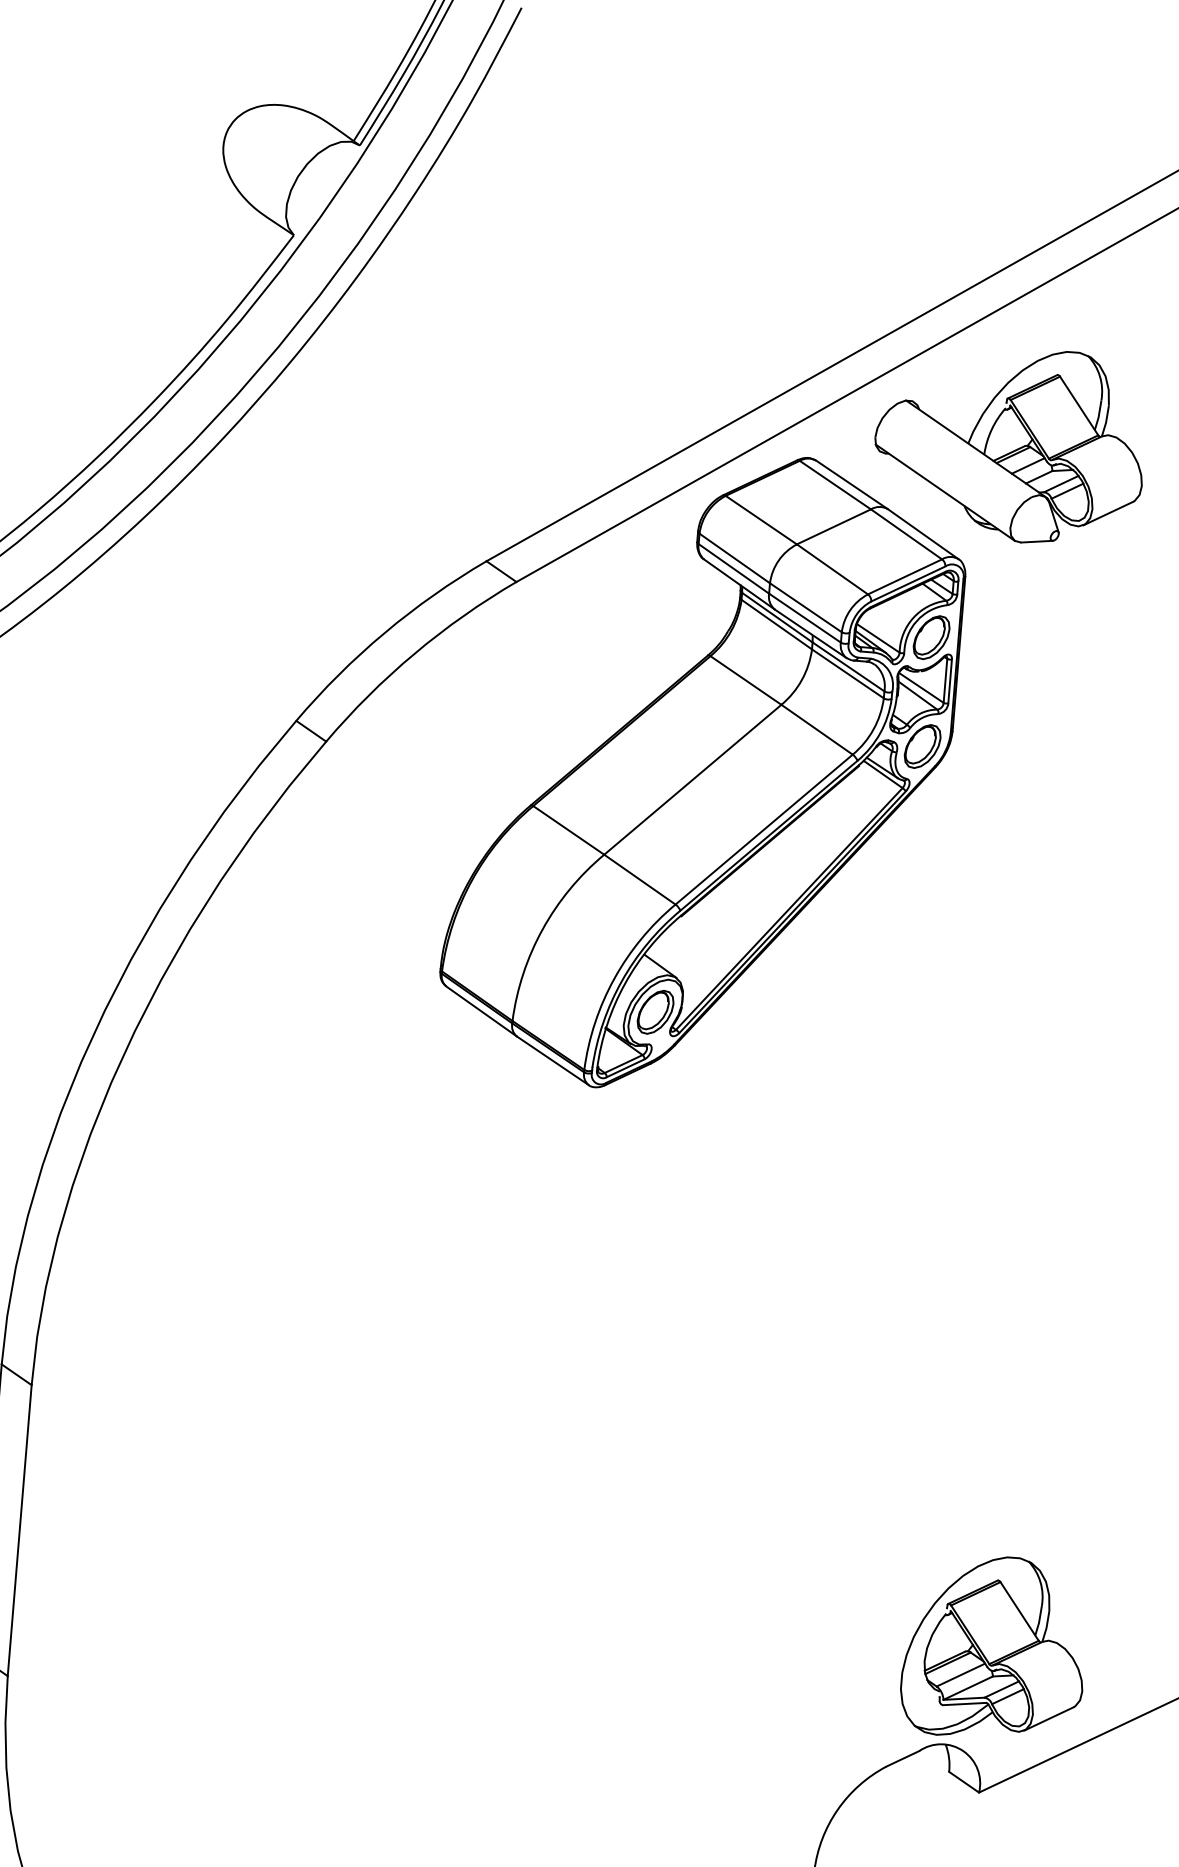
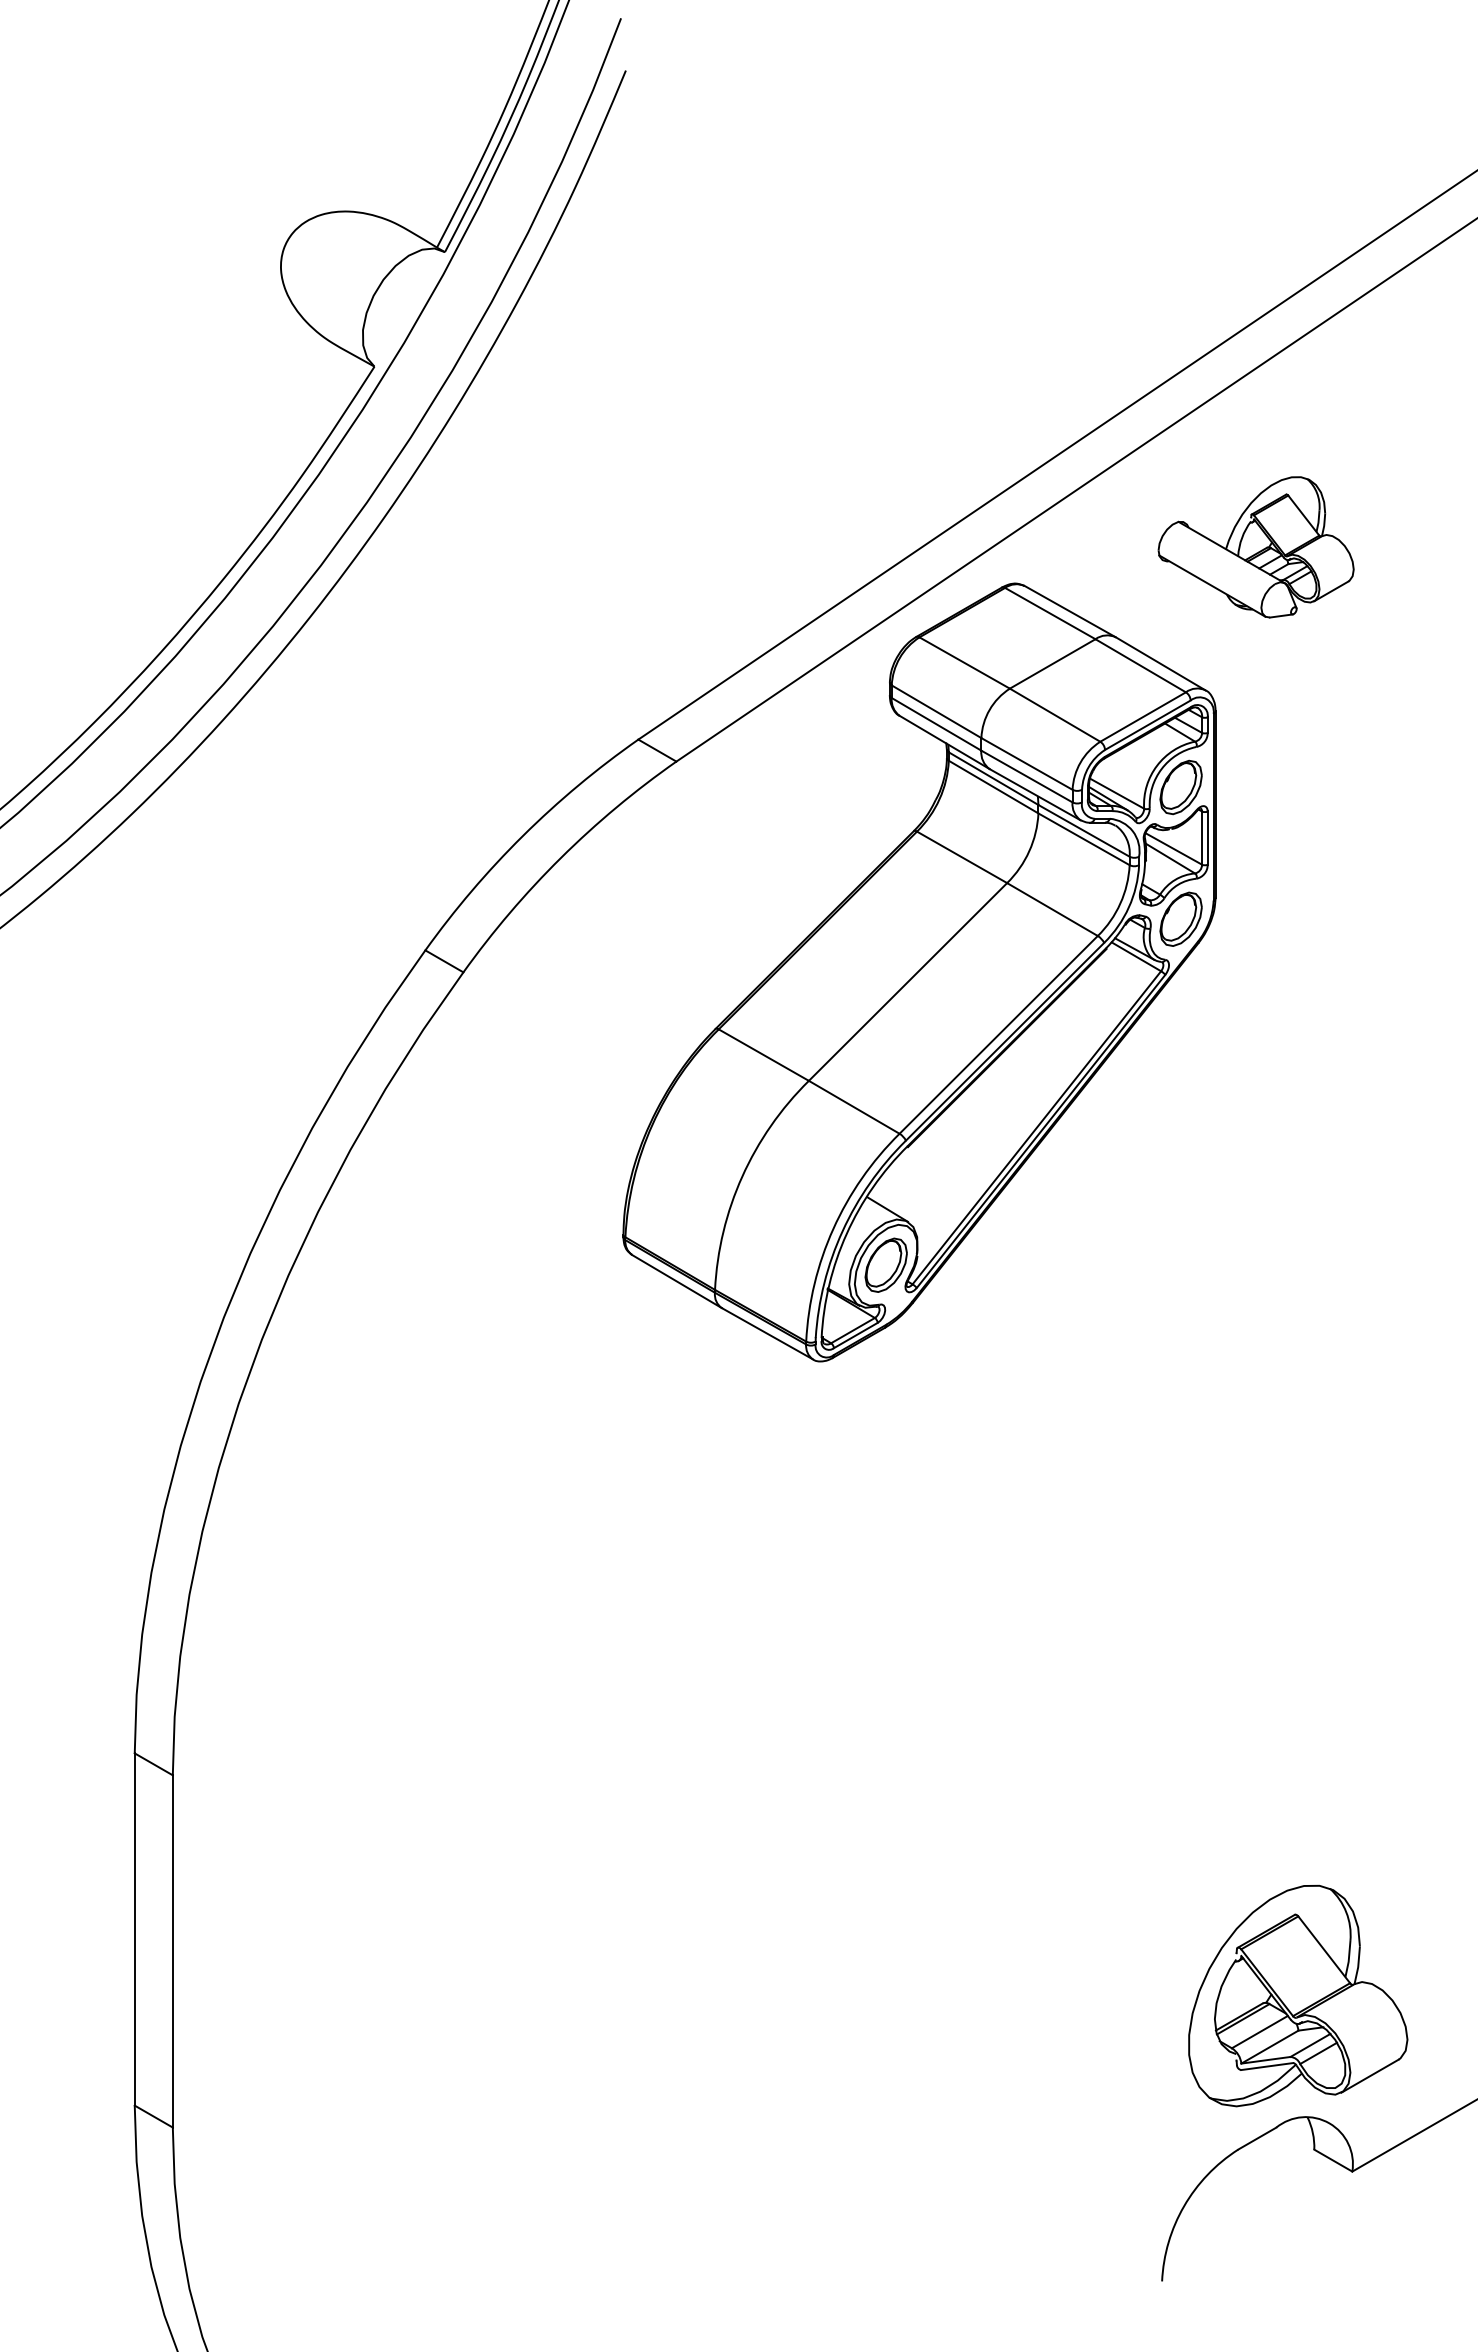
part: (1009, 444) -> (1255, 547), size x0.6
part: (995, 1647) -> (1298, 1995), moved

